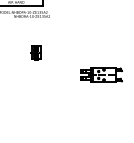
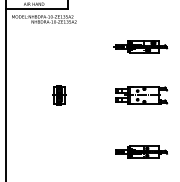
part: (100, 36) -> (140, 46), added
part: (36, 52) -> (59, 95), moved
part: (101, 119) -> (141, 151), added

